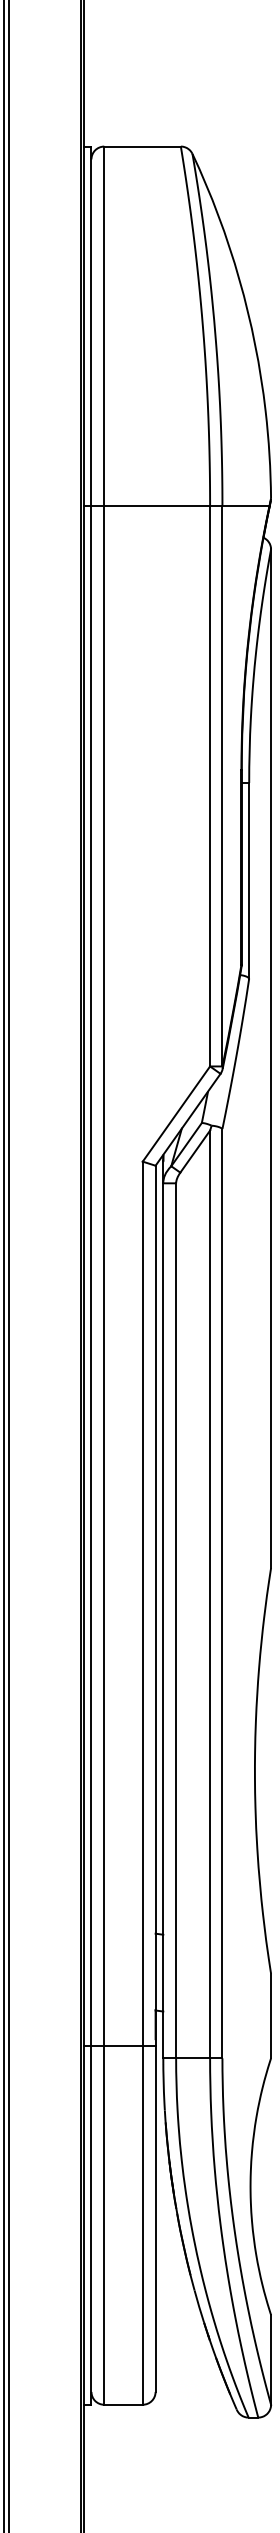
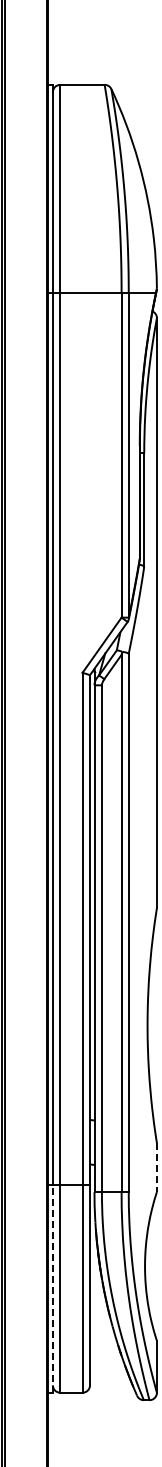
line: (270, 2015) -> (156, 1167), solid -> dashed
line: (90, 2224) -> (52, 1288), solid -> dashed

